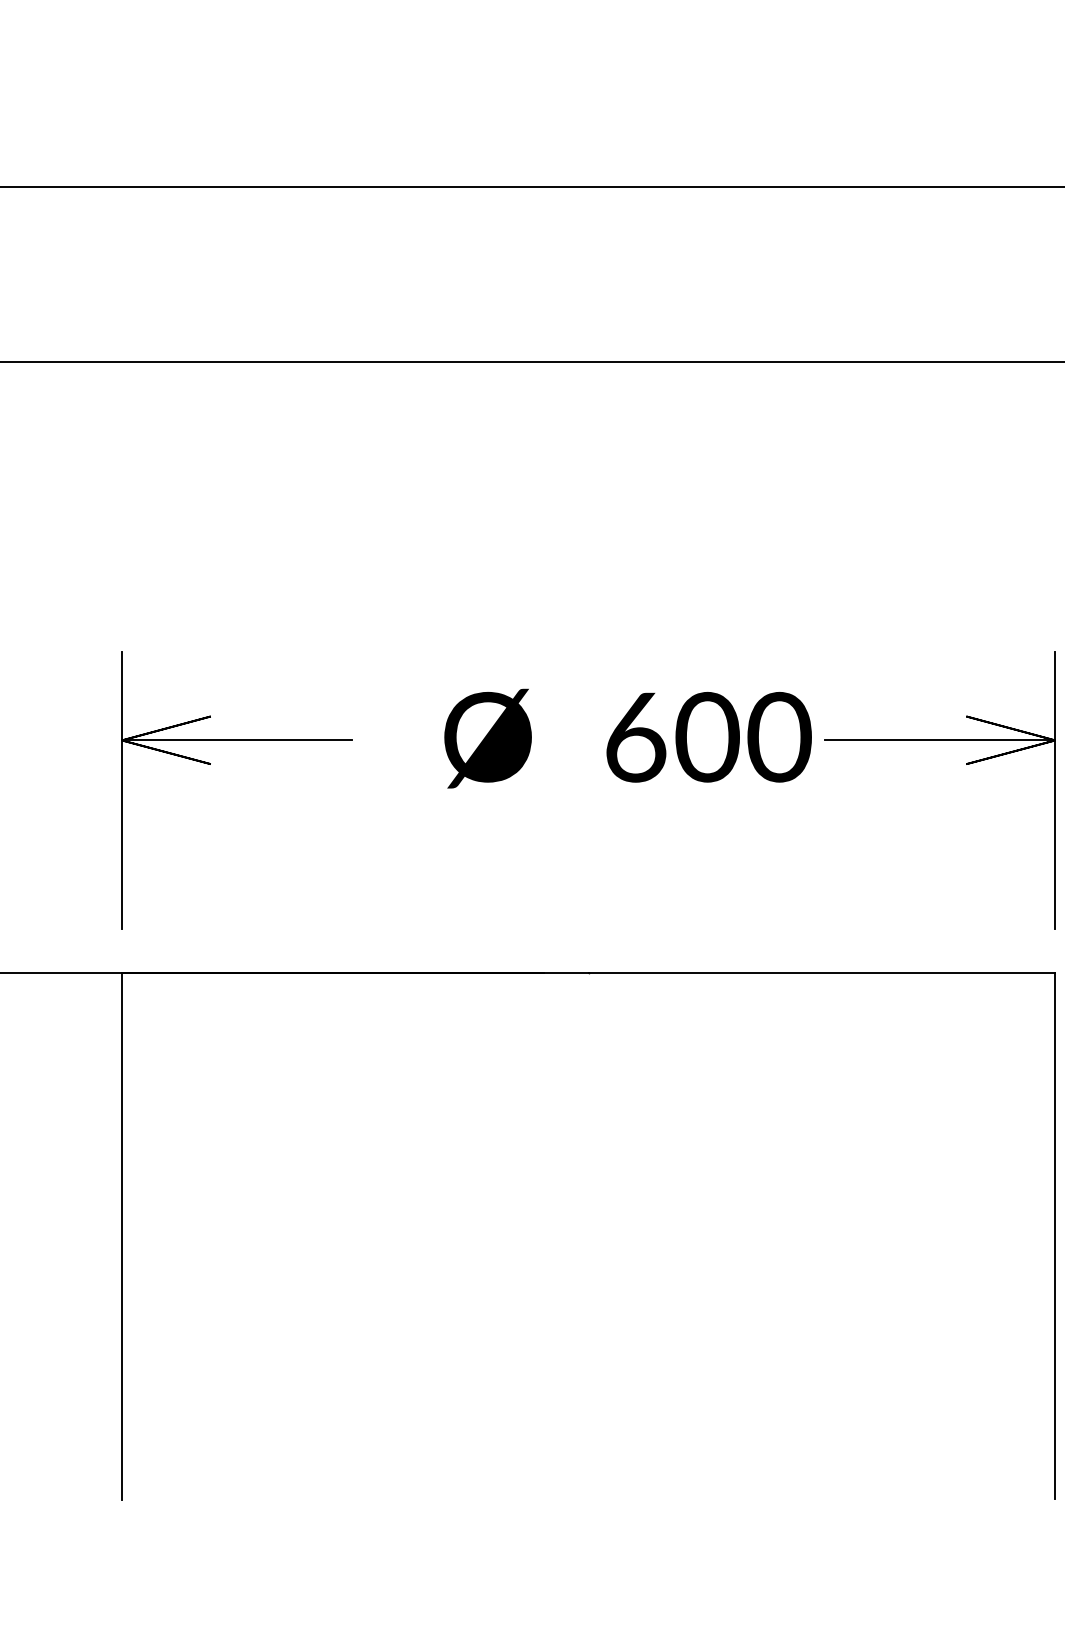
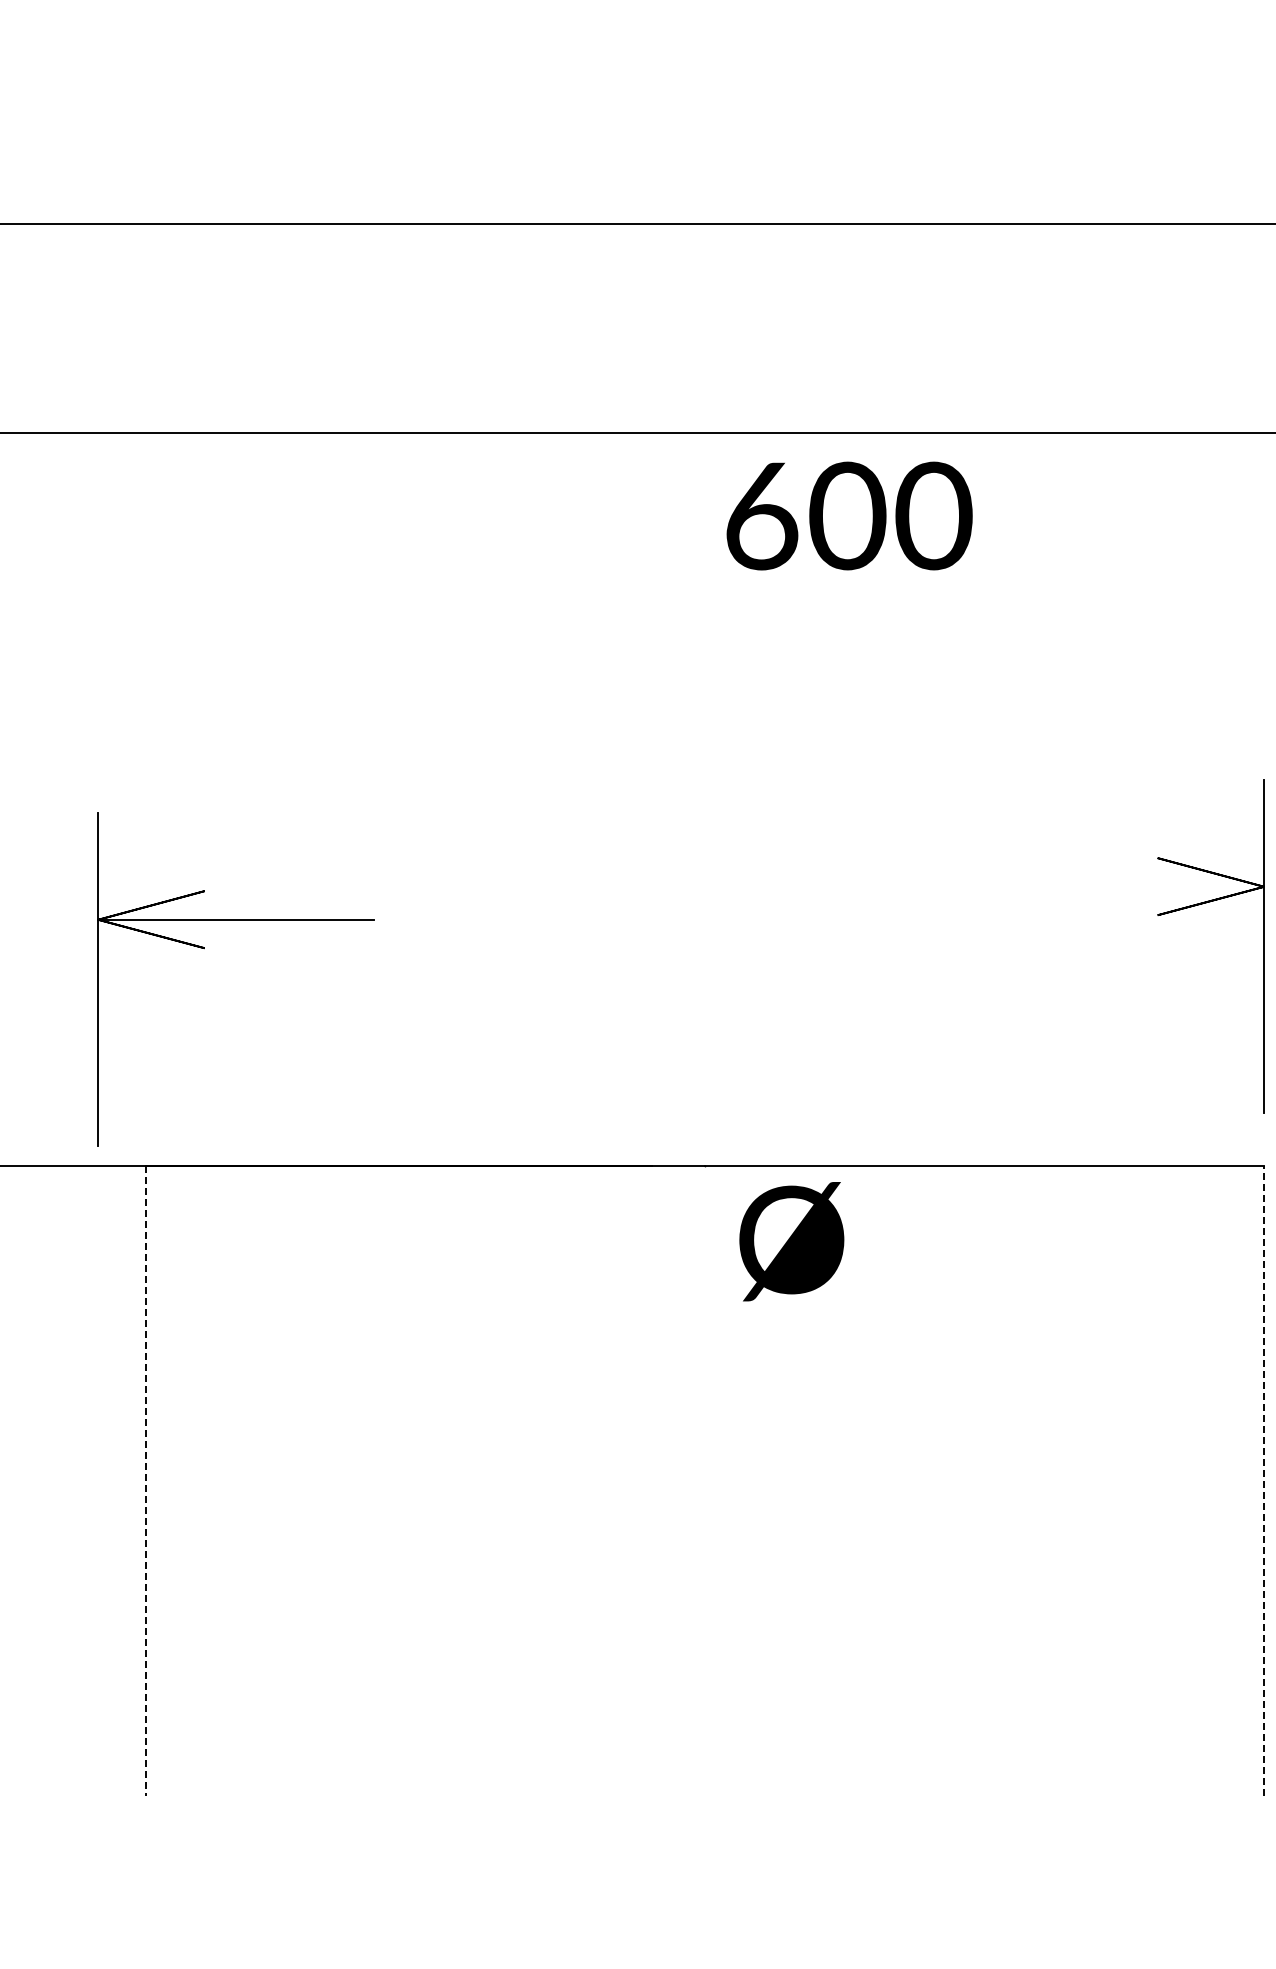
text: (709, 736) -> (849, 515), moved
text: (487, 738) -> (791, 1241), moved
line: (940, 740) -> (1126, 886), removed
part: (210, 765) -> (204, 949), moved
line: (122, 1236) -> (146, 1481), solid -> dashed
line: (1055, 1236) -> (1264, 1480), solid -> dashed

